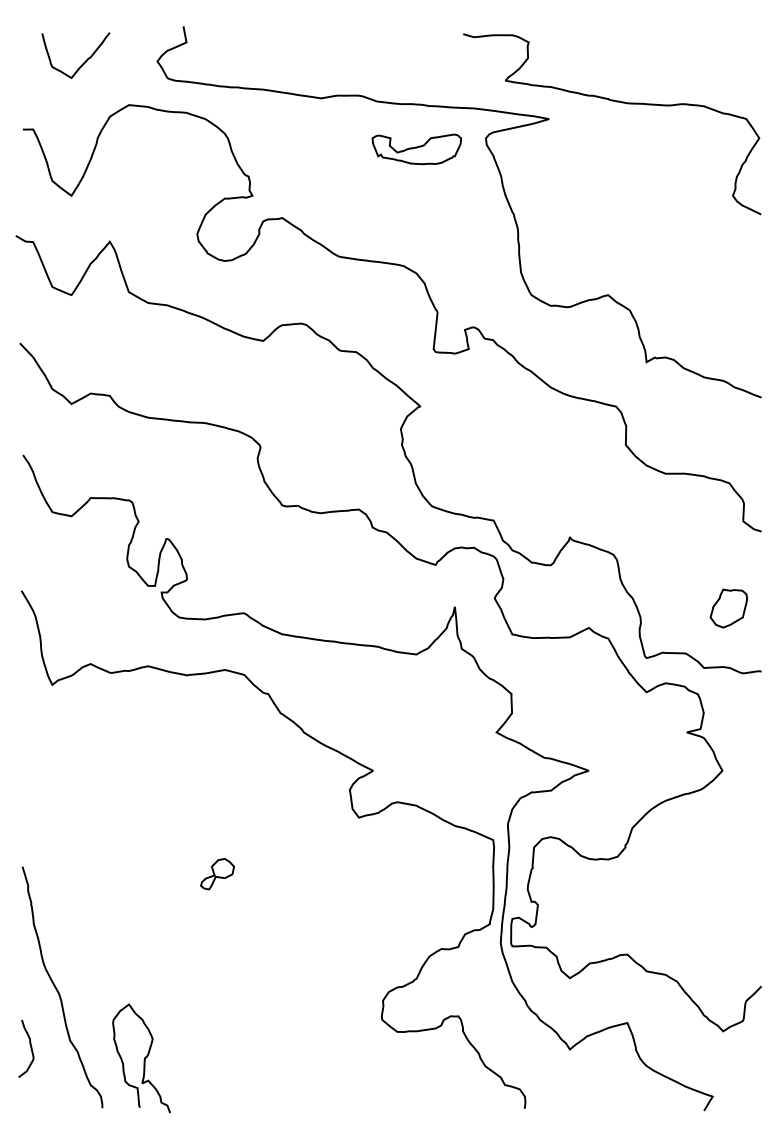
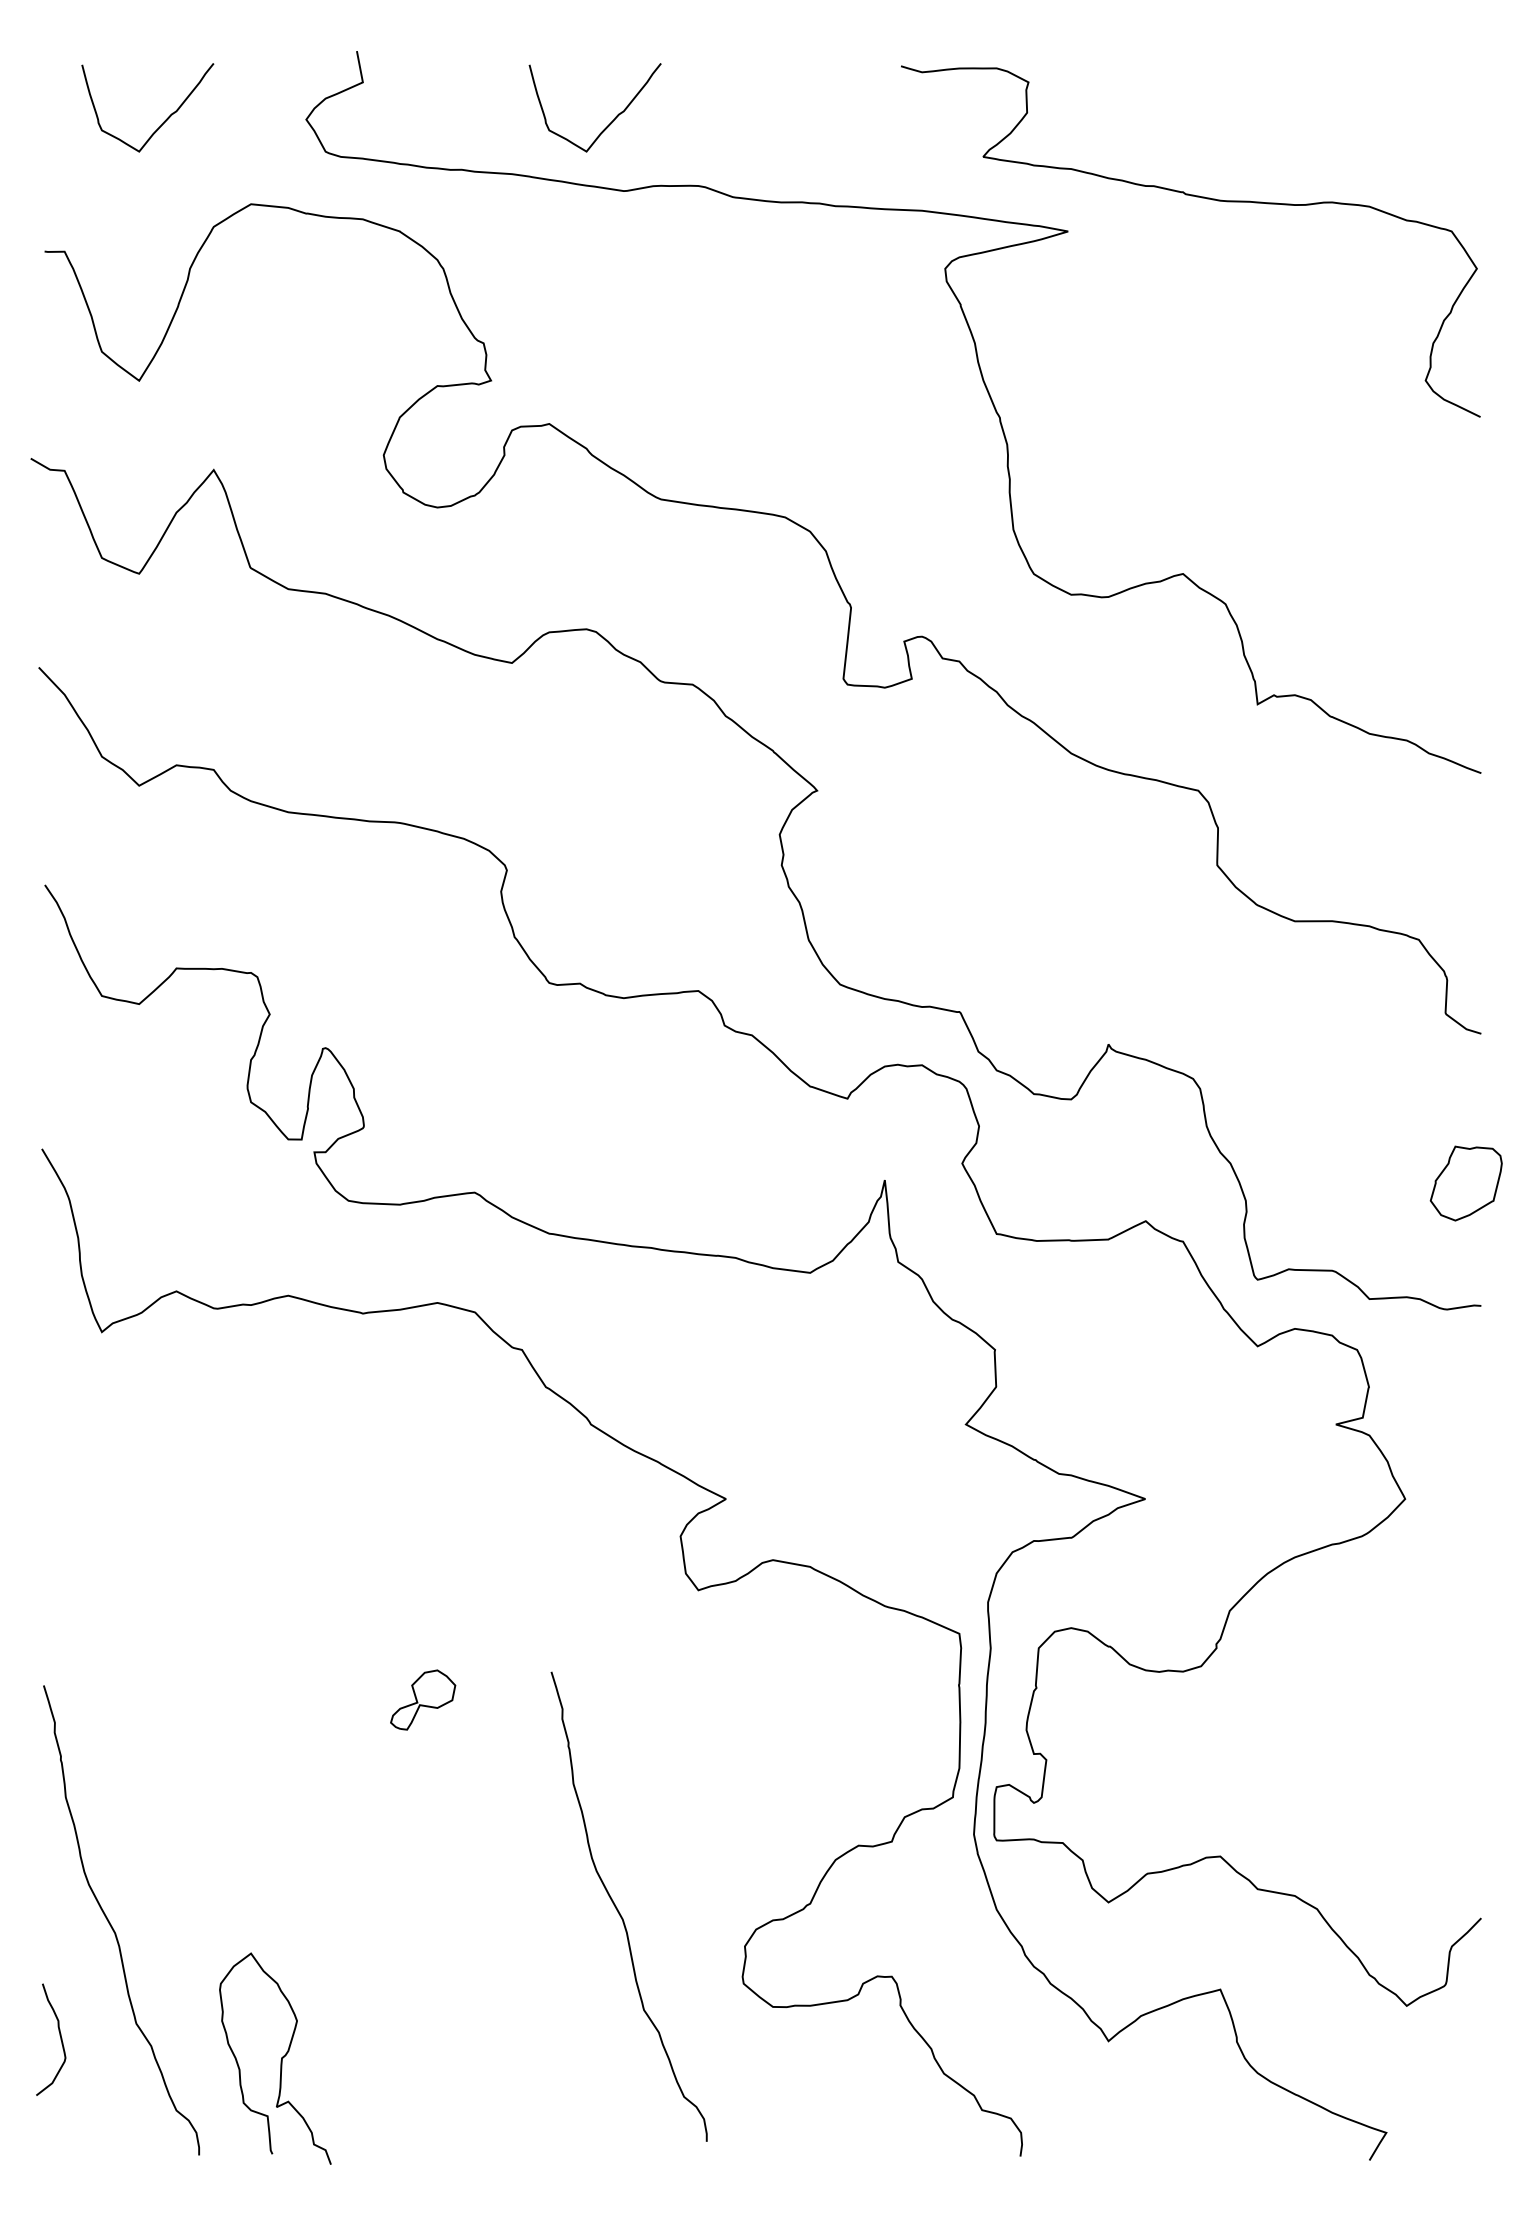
curve: (313, 62) -> (609, 121), added
part: (416, 148) -> (810, 288), removed
part: (728, 608) -> (1465, 1183), moved
curve: (319, 983) -> (621, 1912), added

